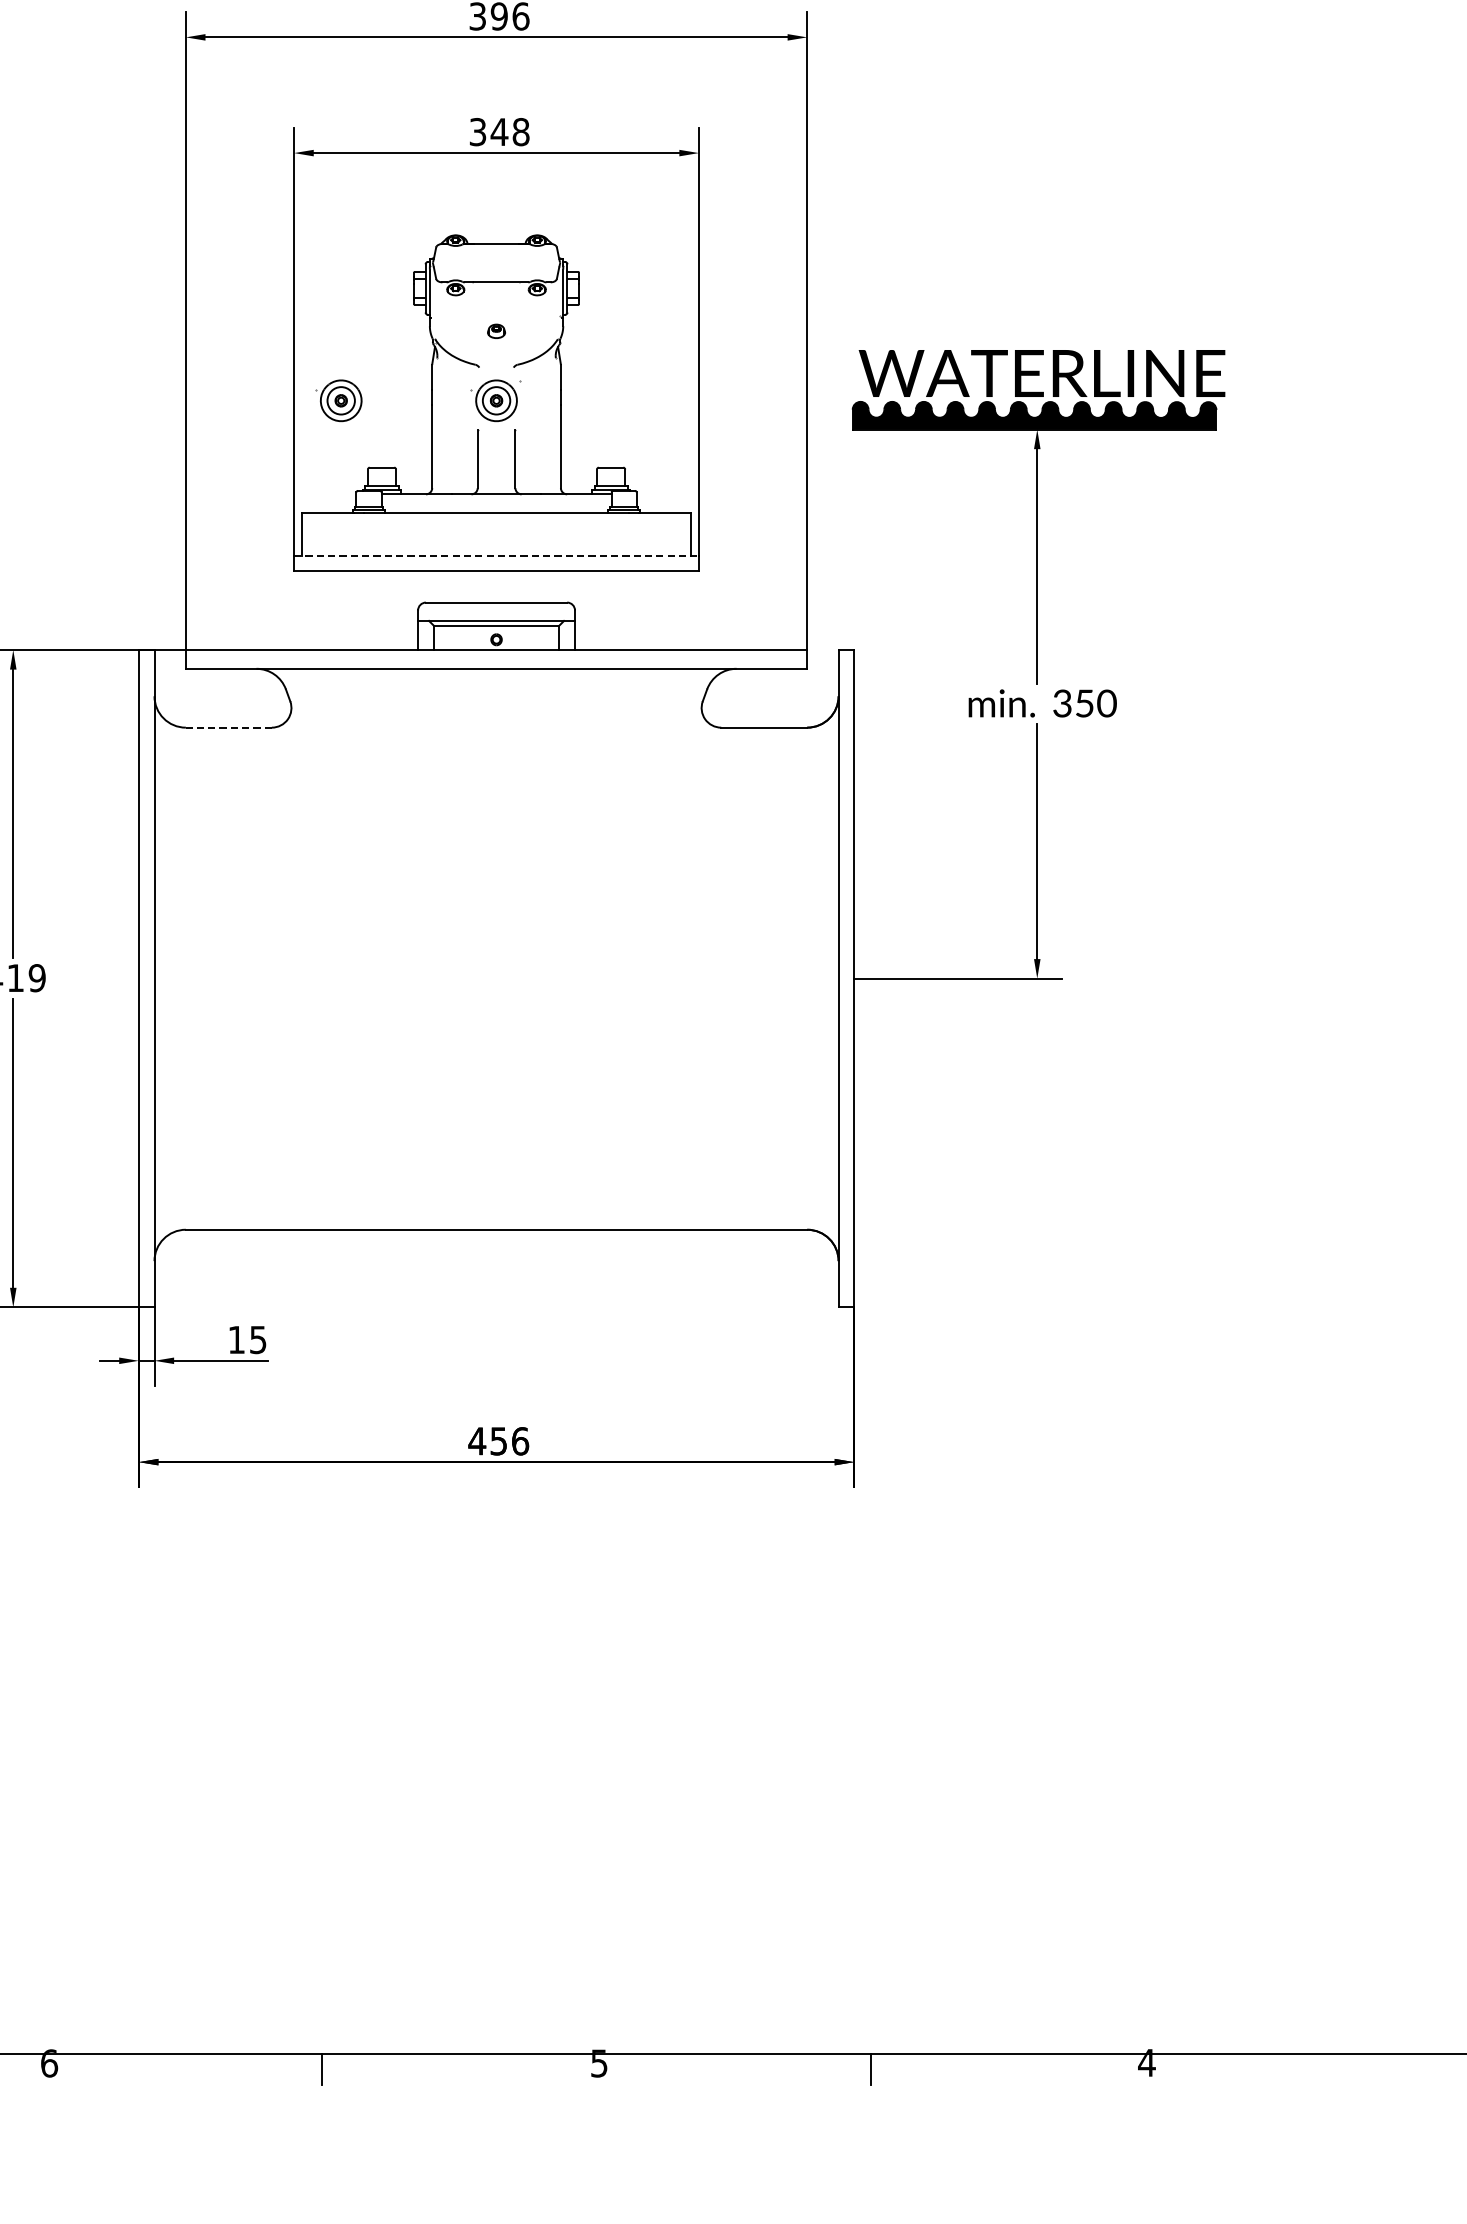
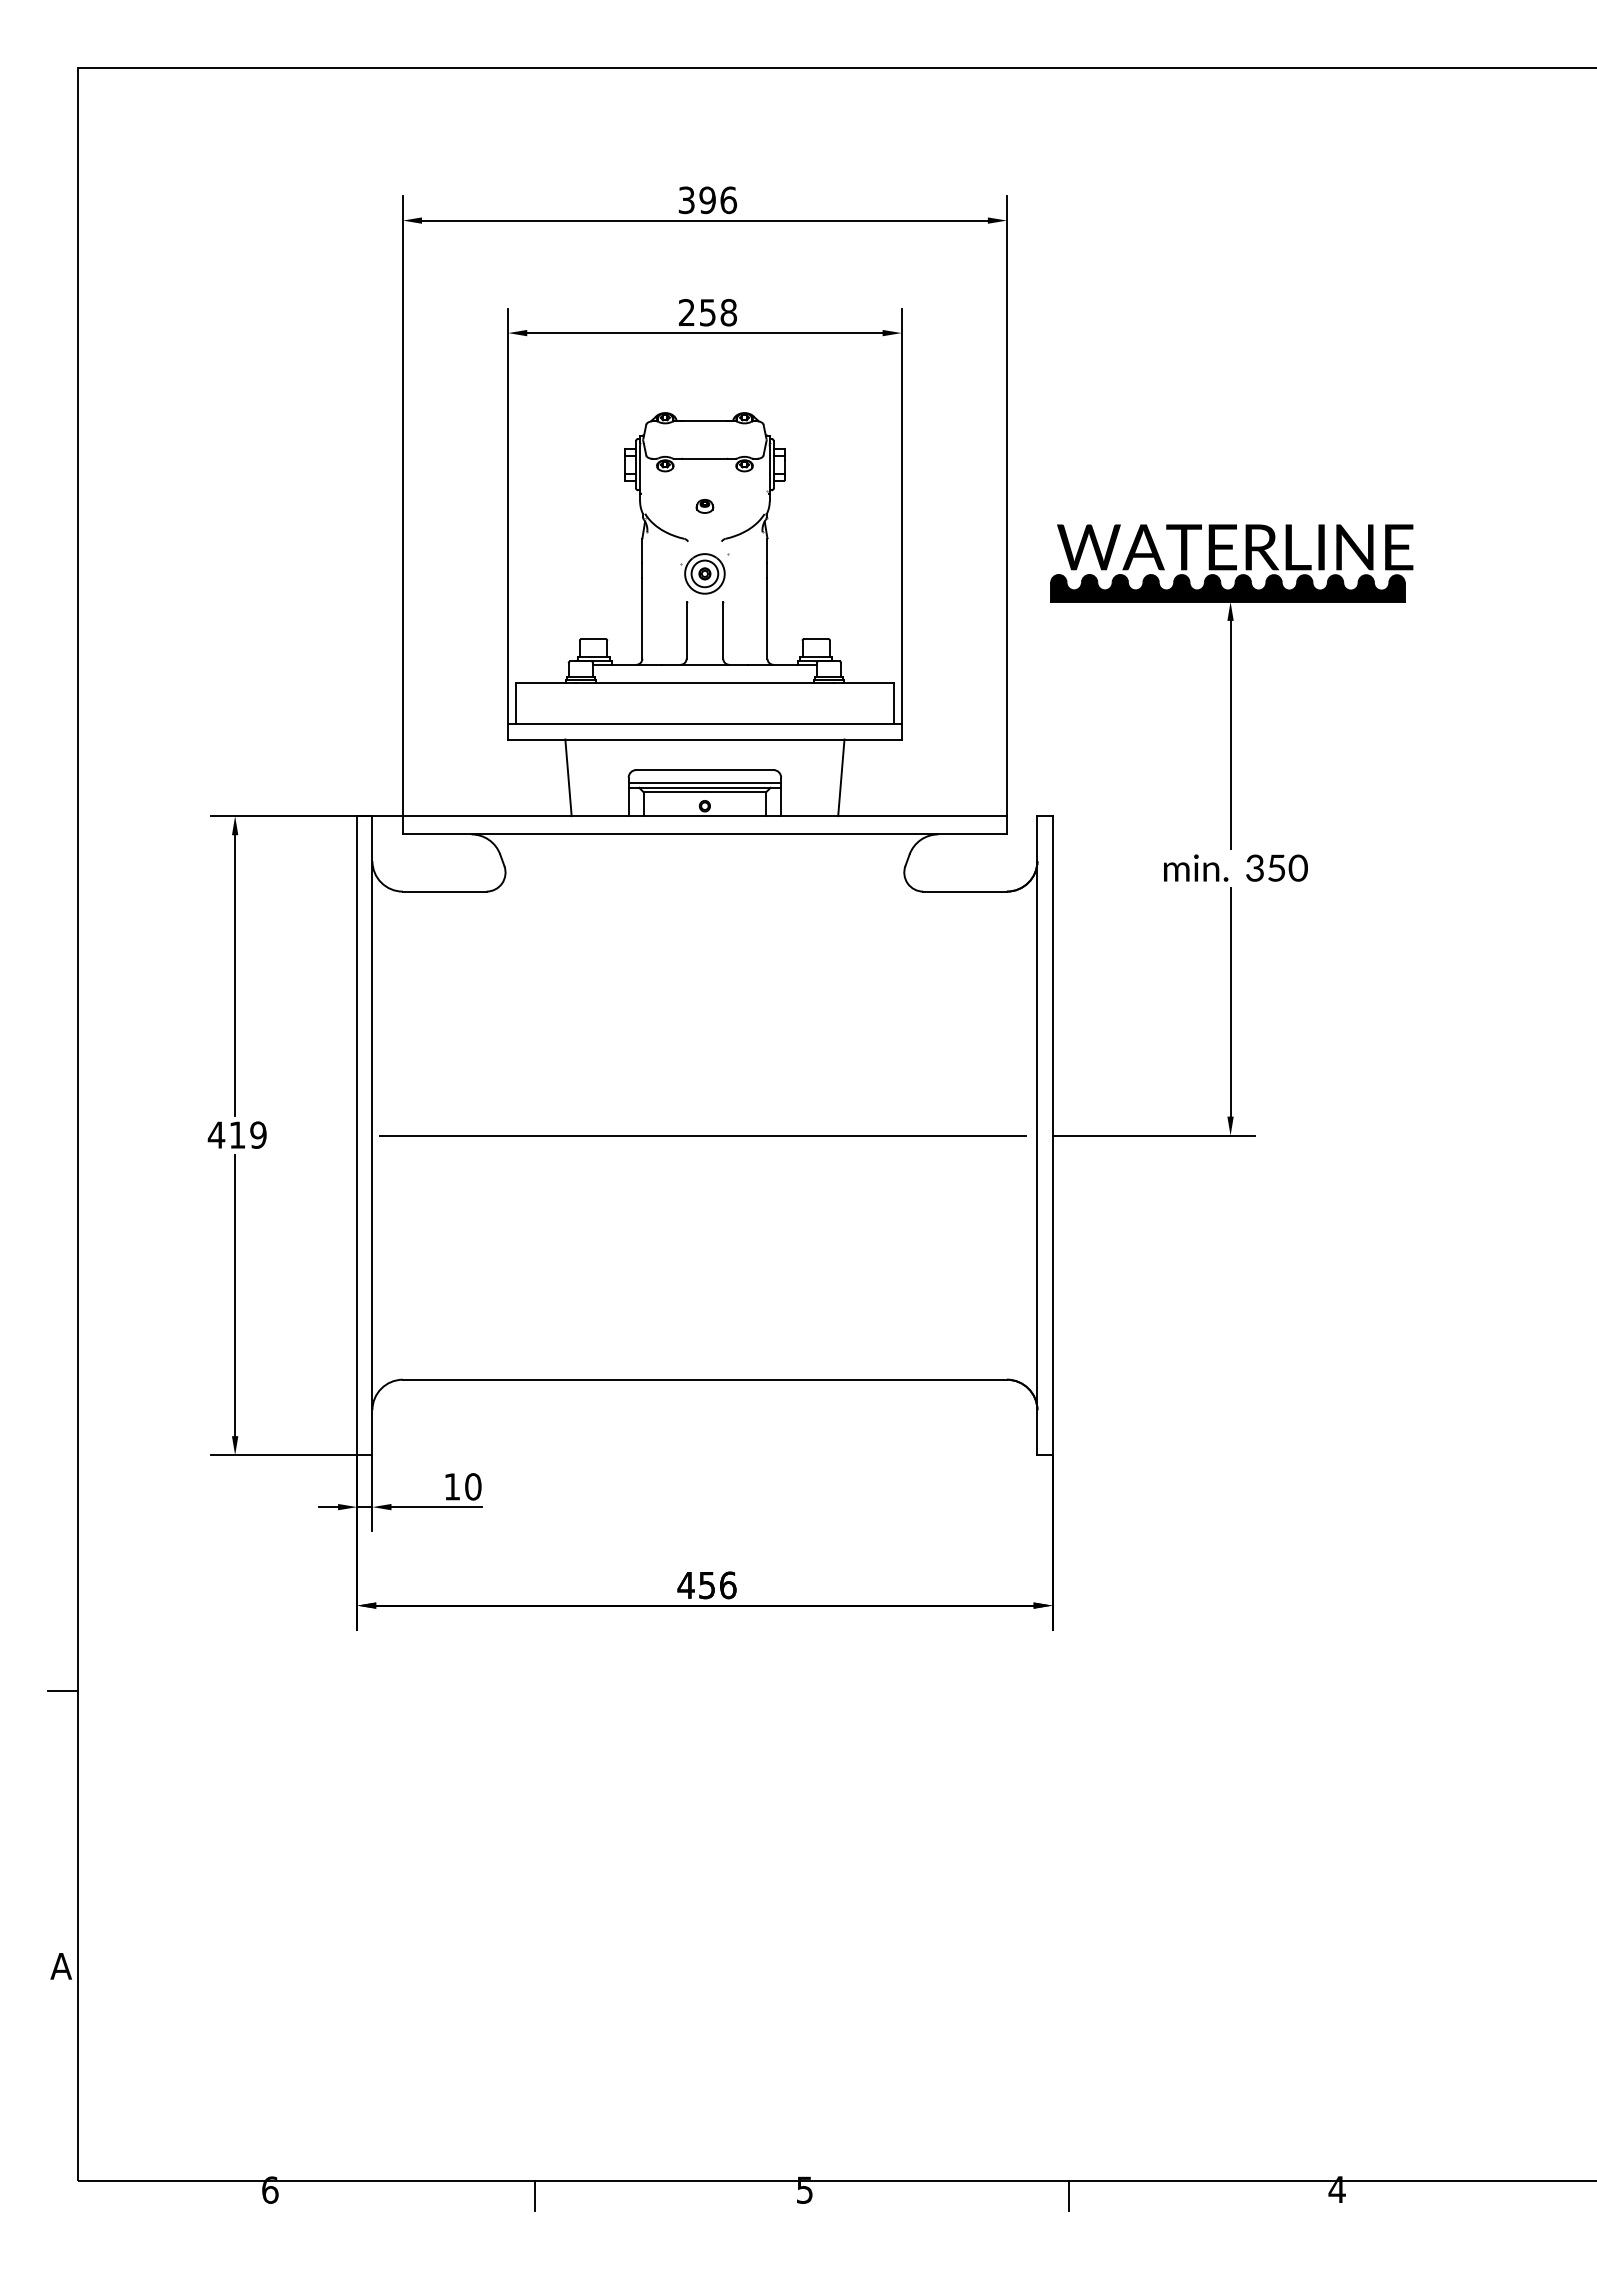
text: (488, 131) -> (697, 312), 348 -> 258
part: (338, 400) -> (551, 573), removed
line: (496, 555) -> (704, 724), dashed -> solid
line: (356, 610) -> (568, 777), added
line: (637, 610) -> (841, 777), added
line: (496, 616) -> (704, 783), added
line: (228, 727) -> (444, 891), dashed -> solid
line: (495, 978) -> (703, 1135), added
text: (258, 1339) -> (473, 1486), 15 -> 10

